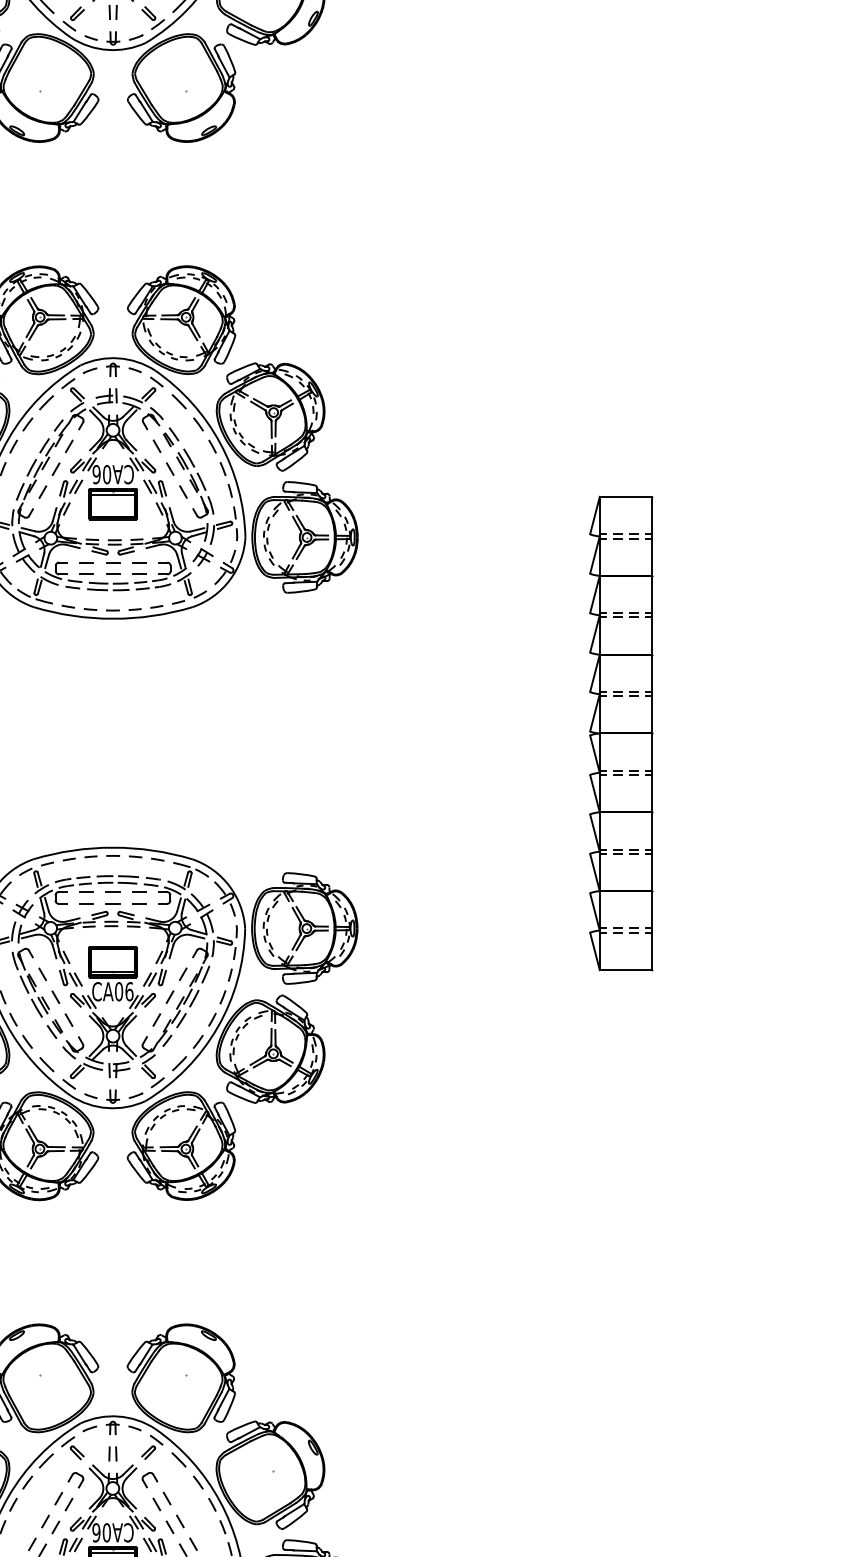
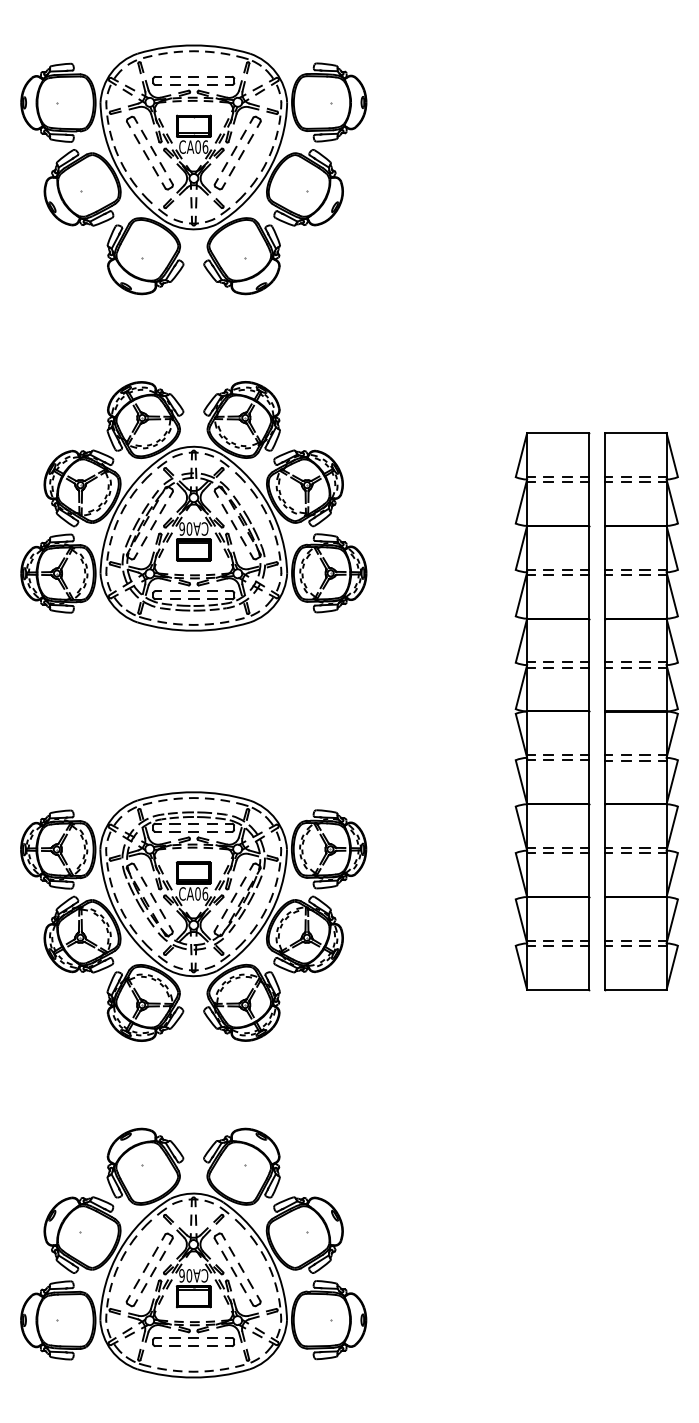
part: (621, 733) -> (552, 711), size x1.67
part: (747, 733) -> (641, 711), added

